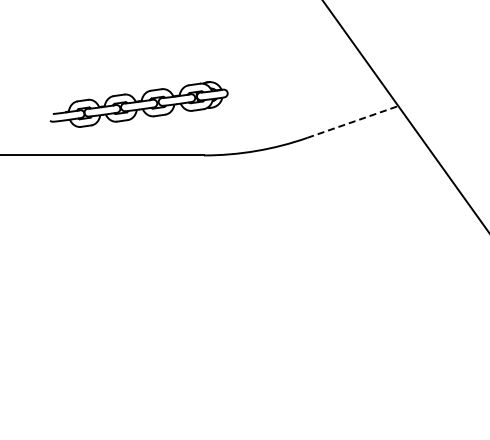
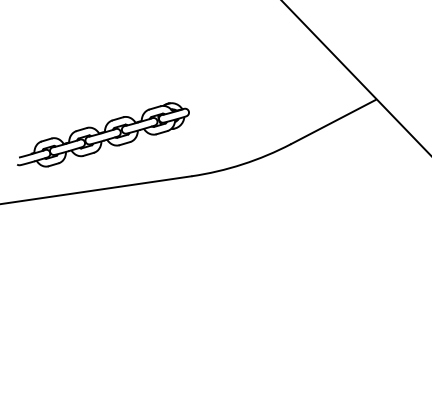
part: (138, 104) -> (102, 135), moved
line: (352, 122) -> (333, 122), dashed -> solid

